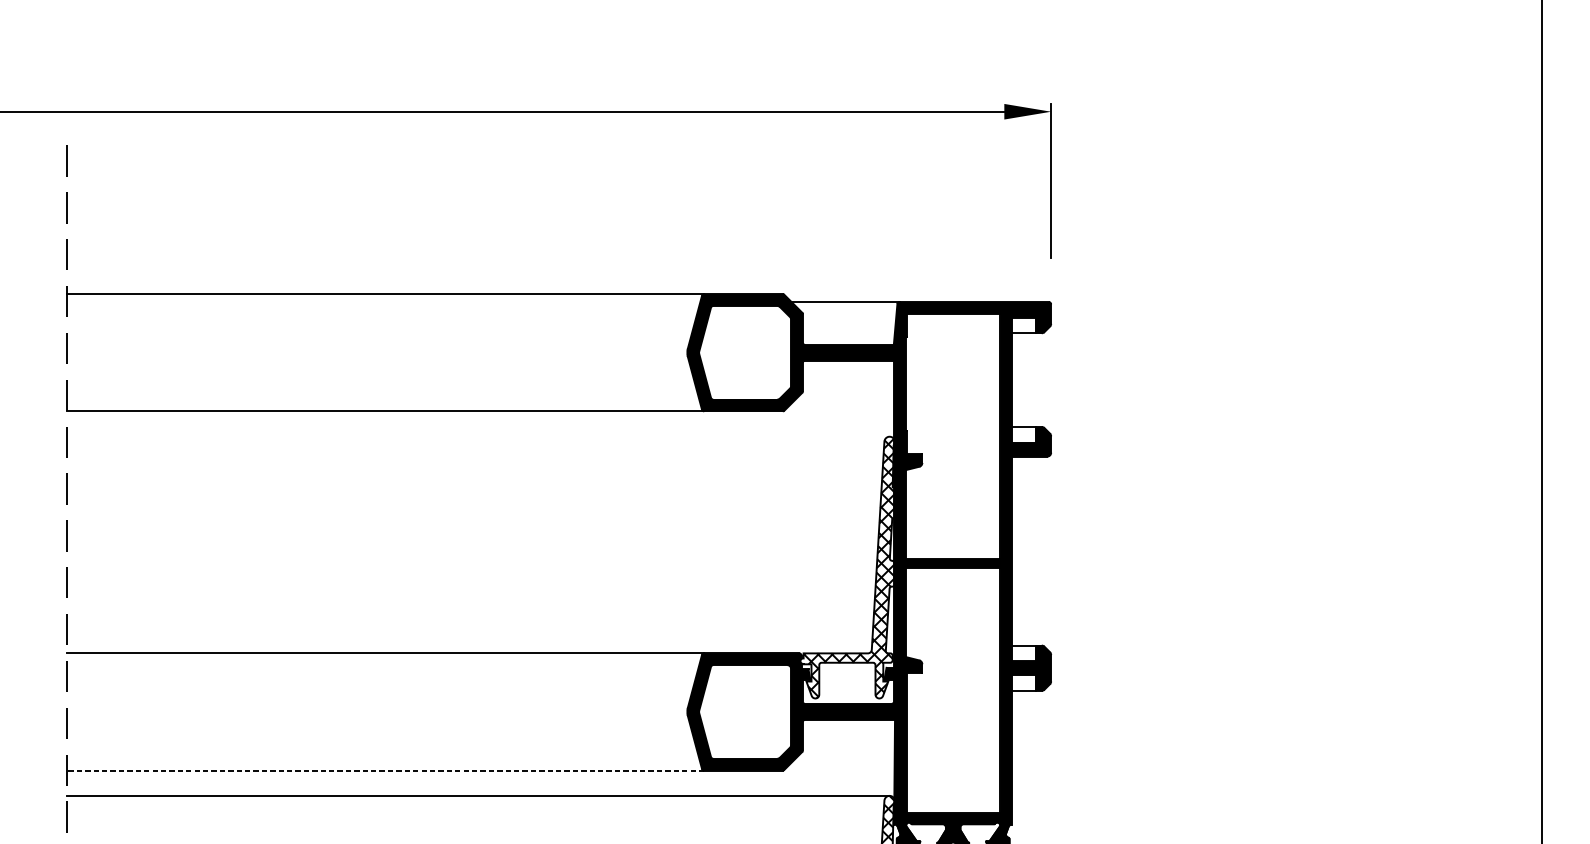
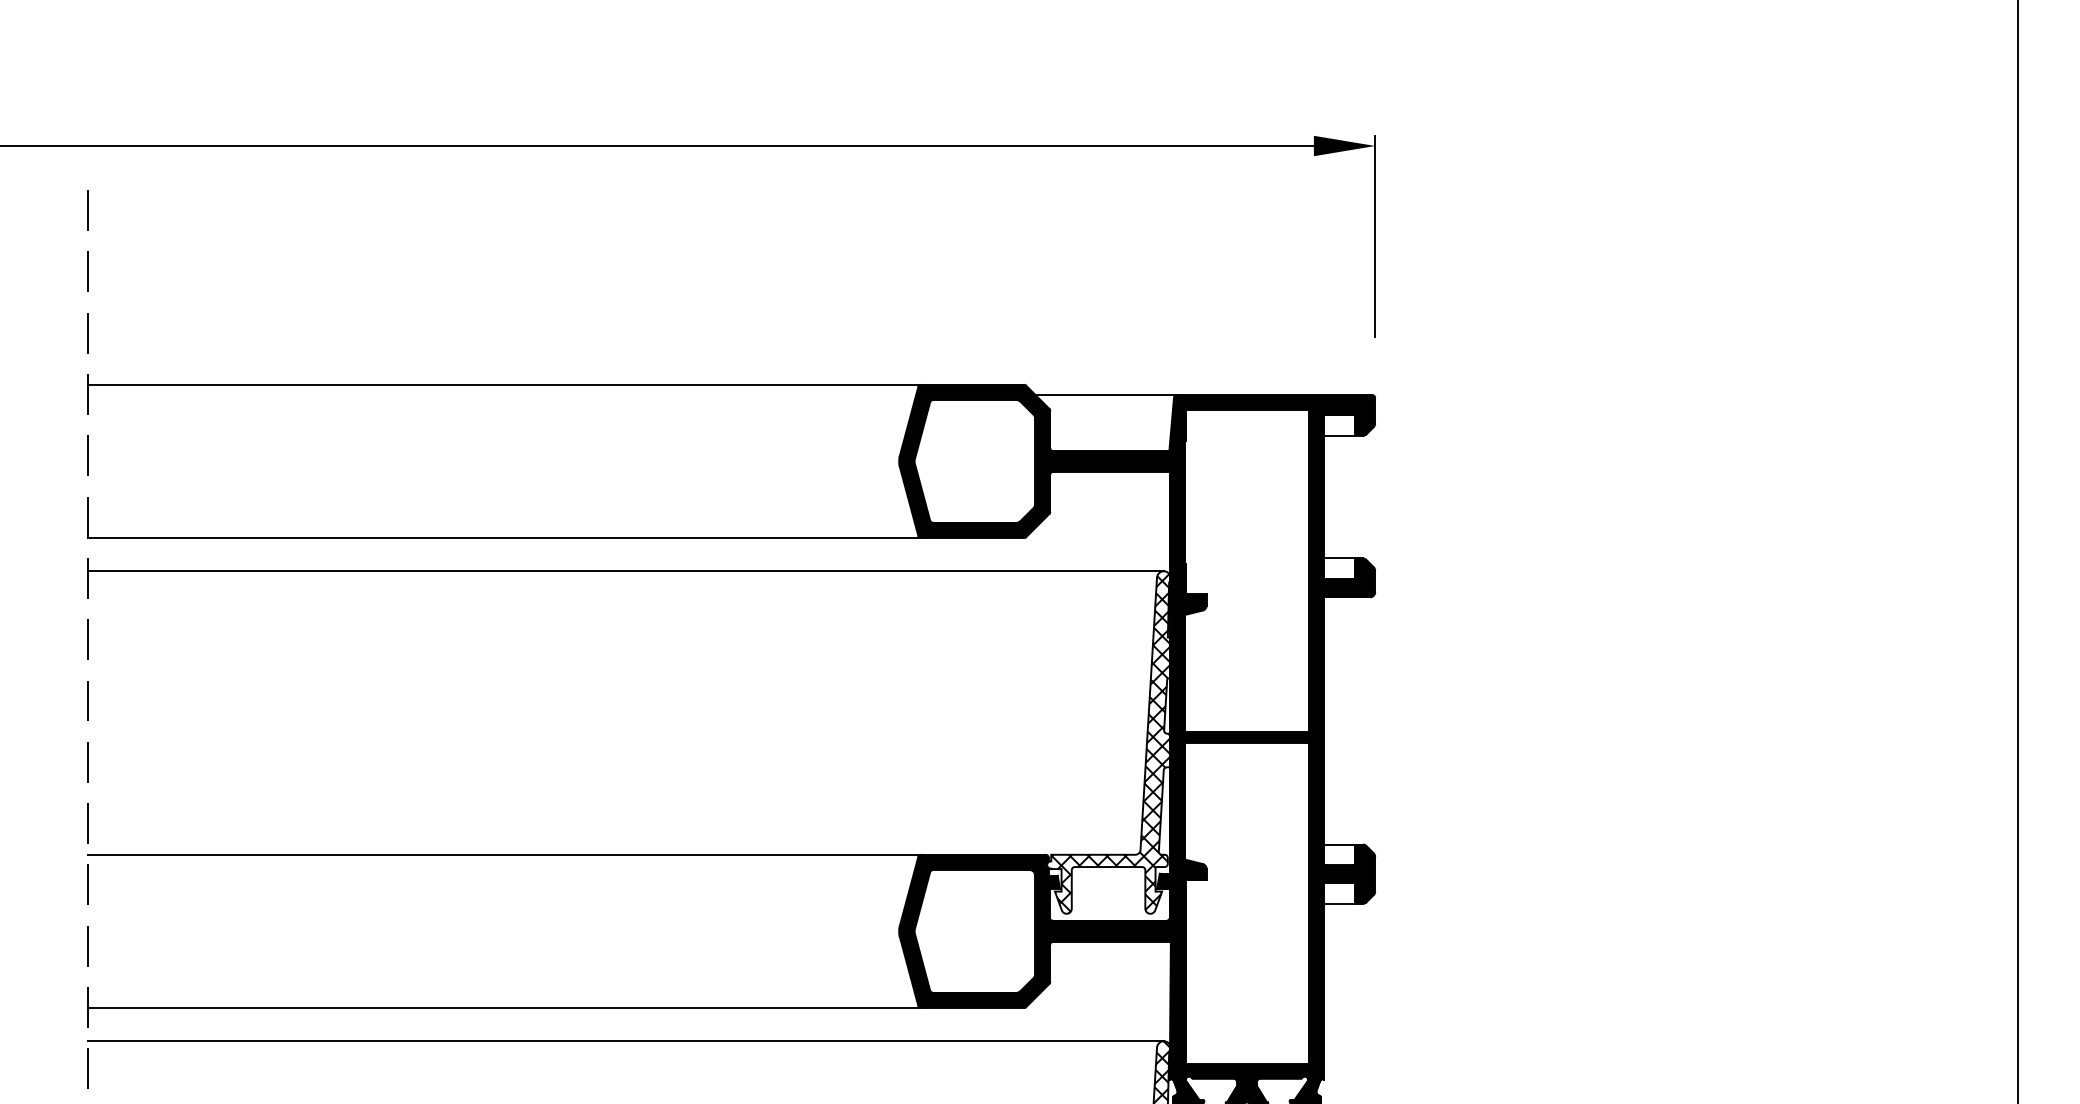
line: (478, 436) -> (625, 571), added
line: (385, 770) -> (504, 1008), dashed -> solid

